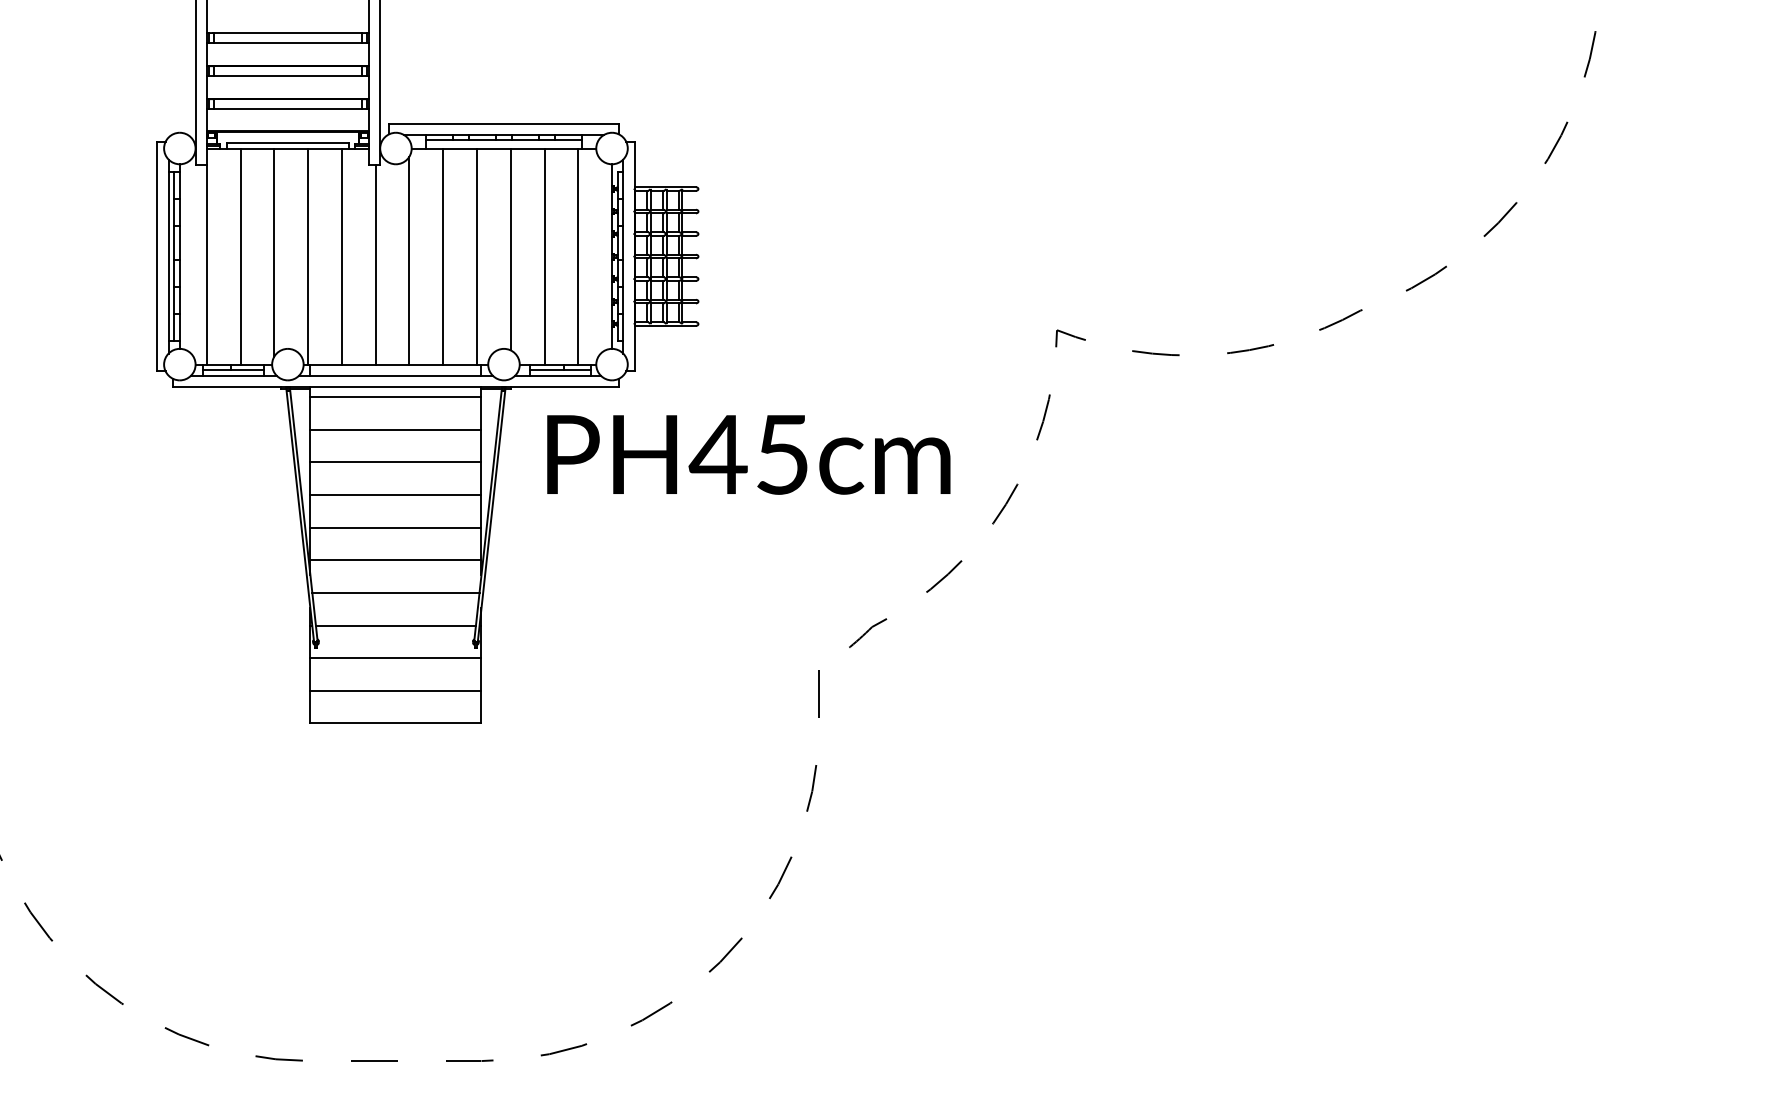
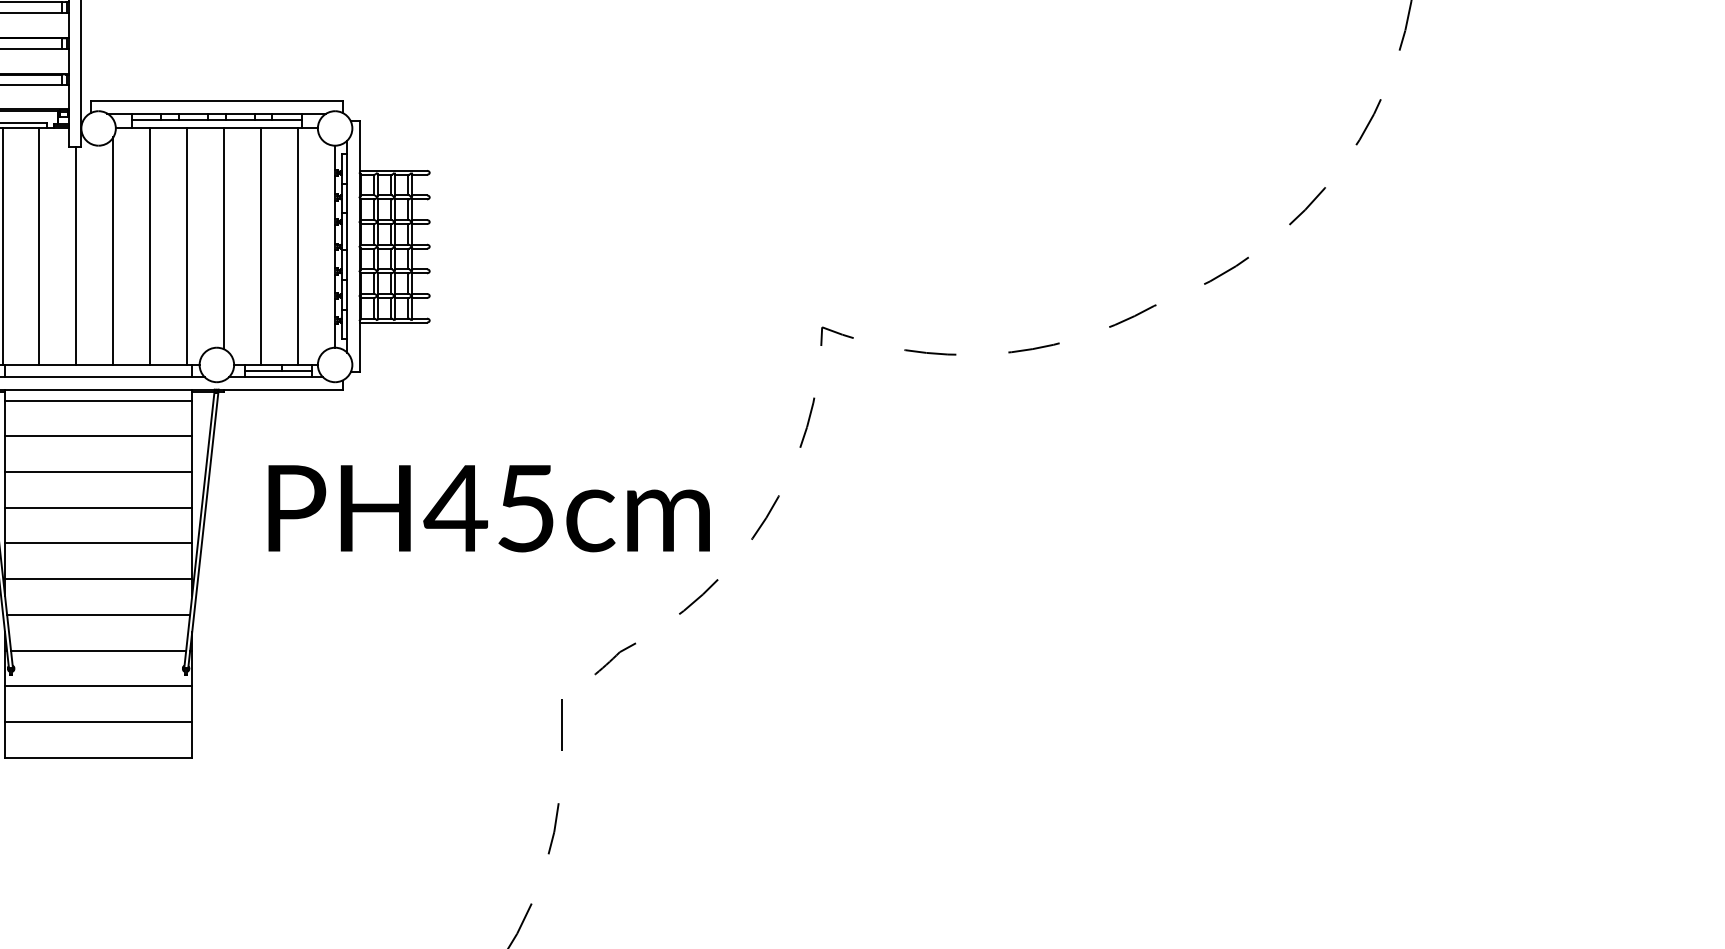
text: (748, 454) -> (488, 508), moved

